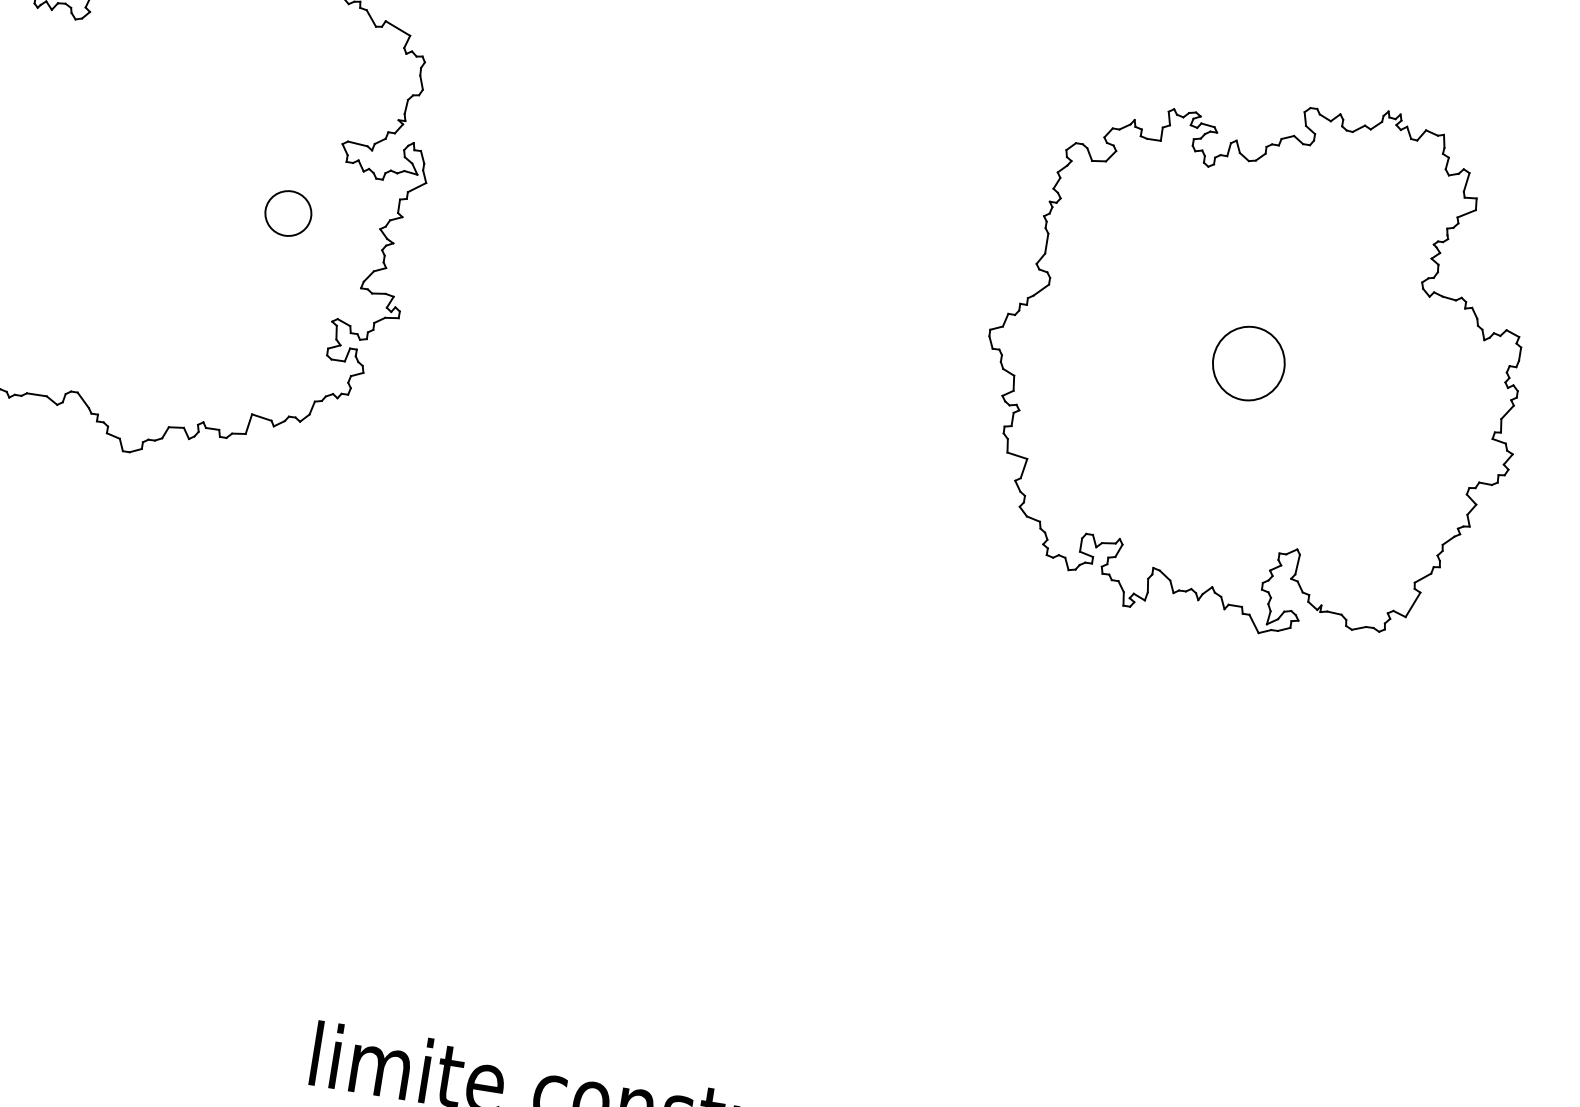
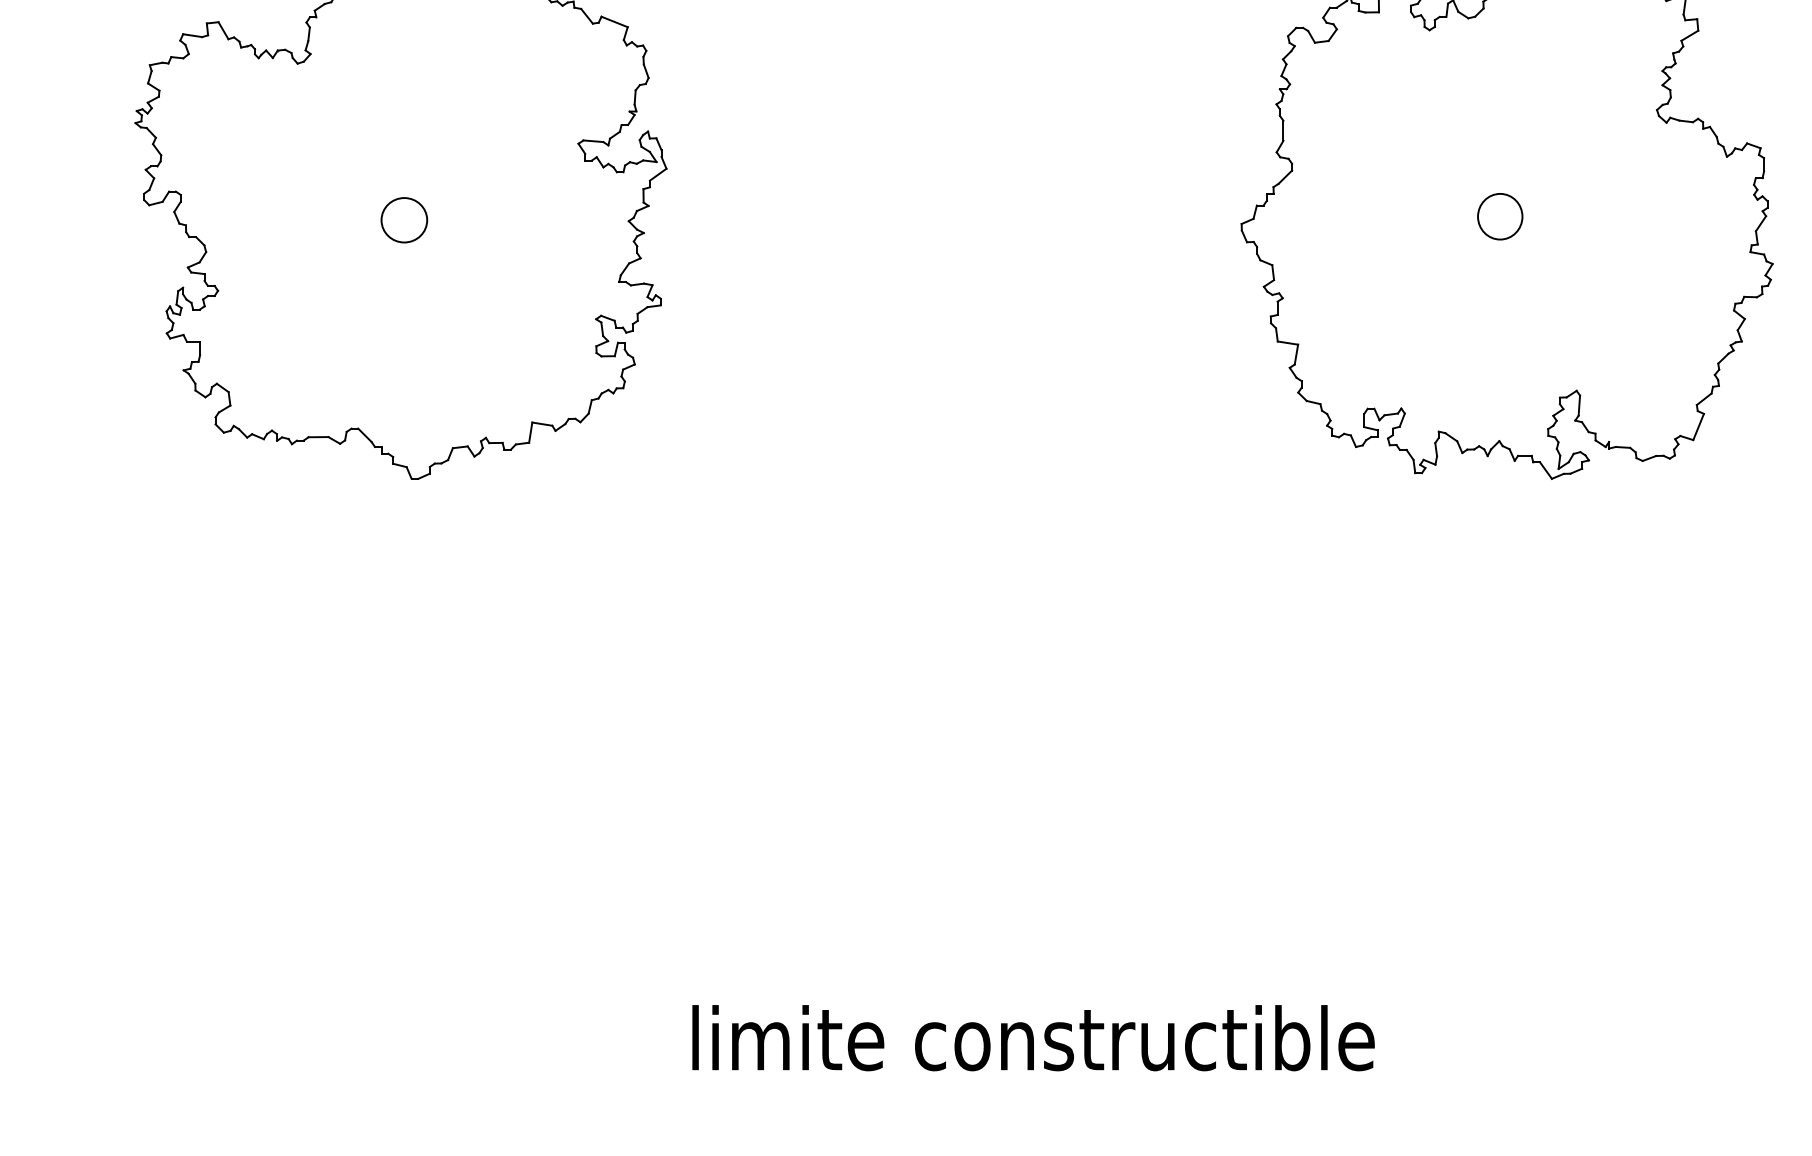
part: (288, 213) -> (404, 220), moved
part: (1249, 363) -> (1500, 216), size x0.62

